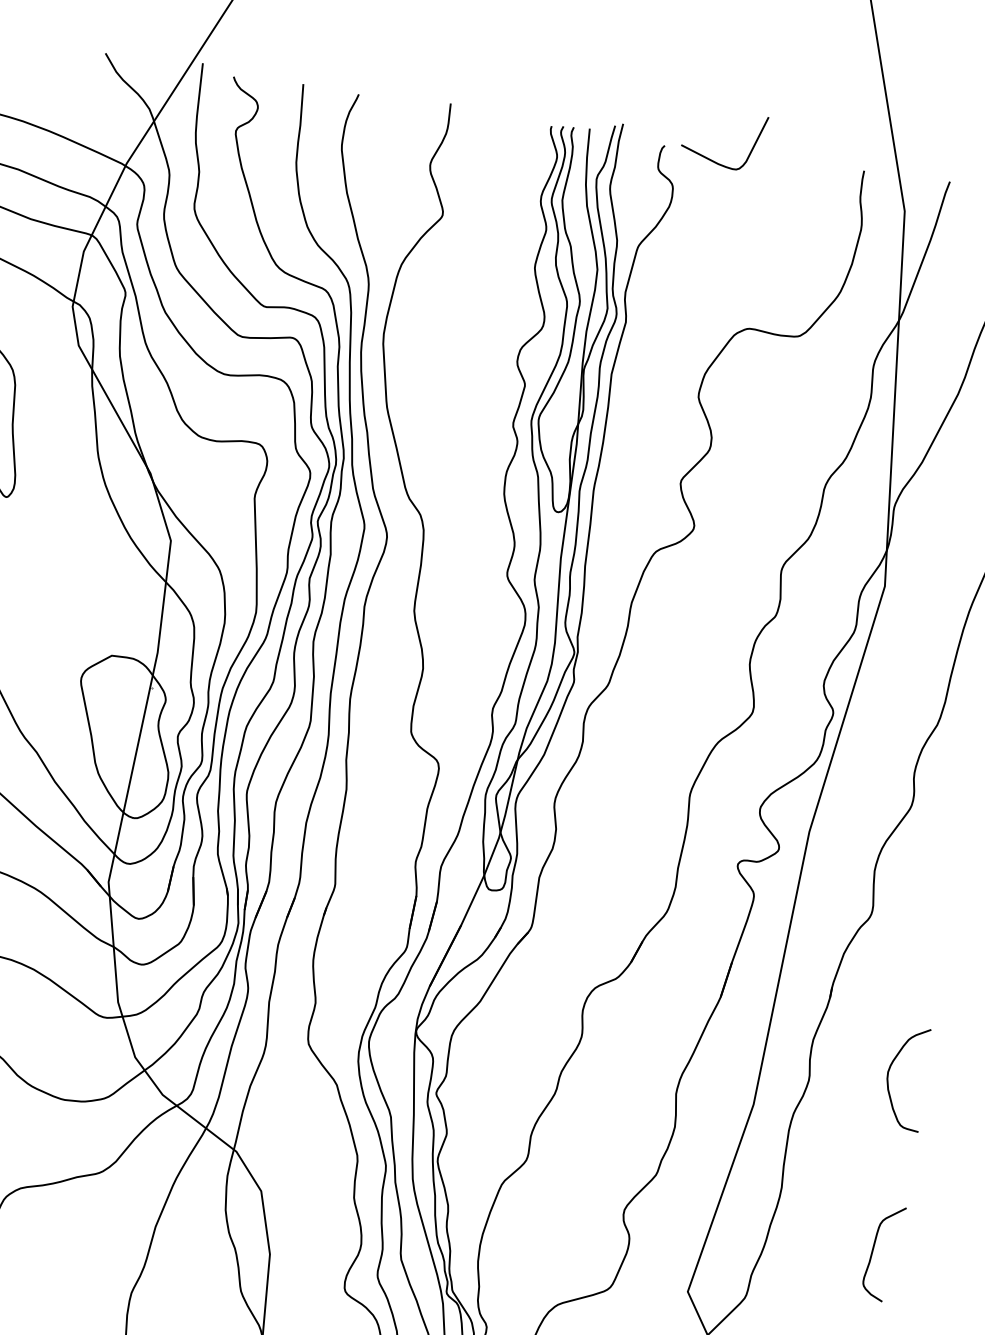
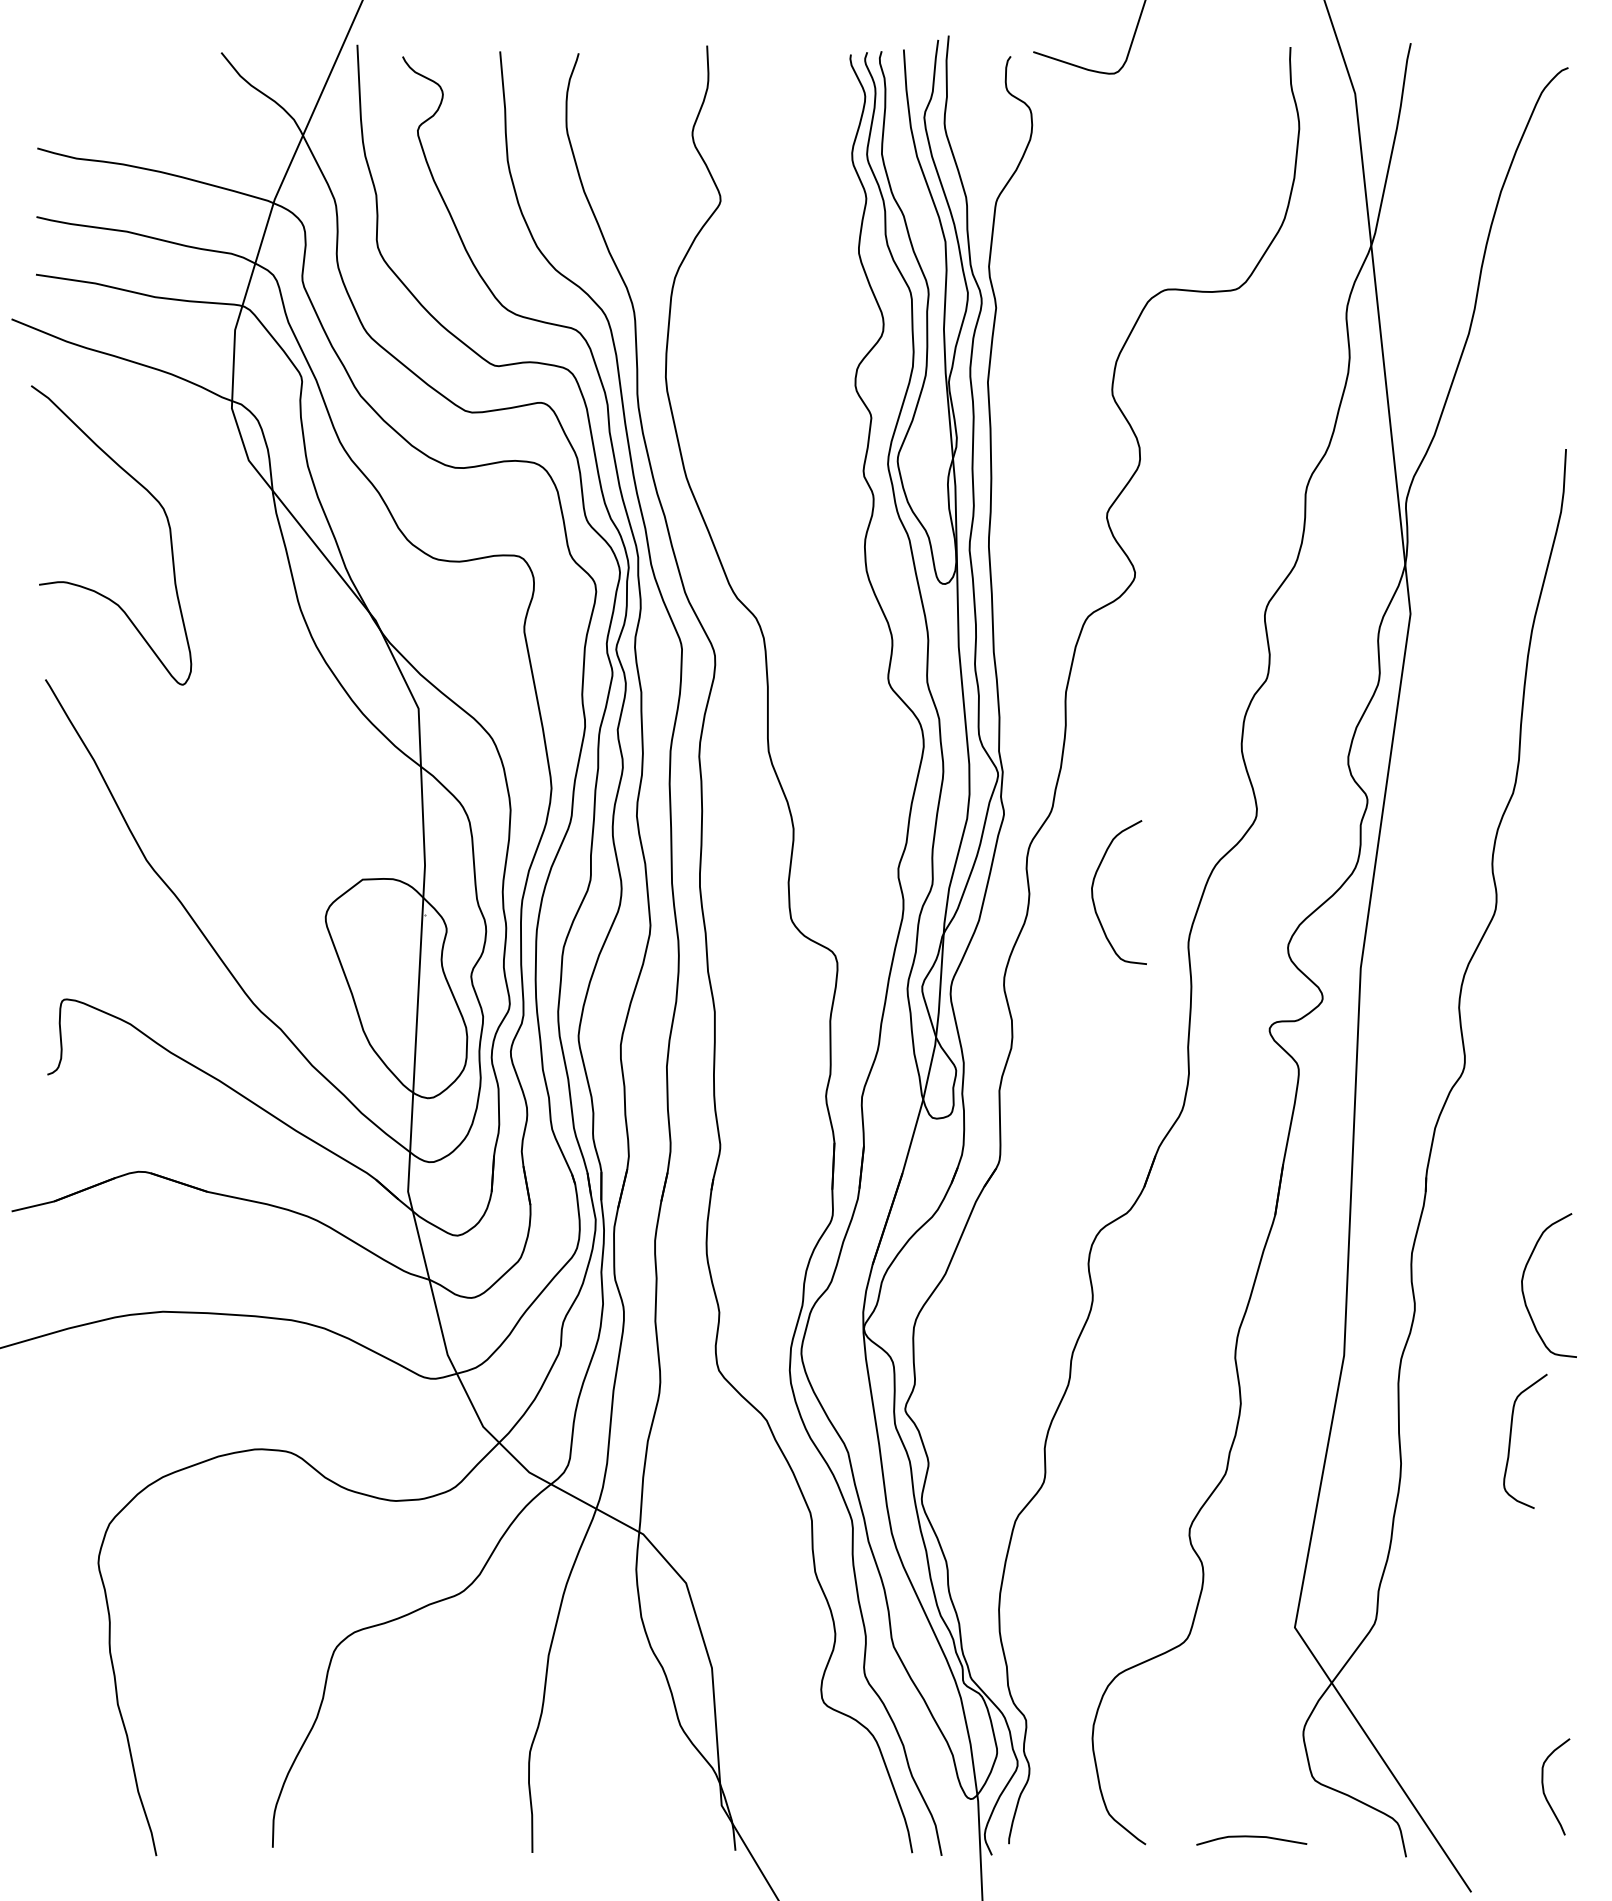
curve: (628, 747) -> (1093, 892), added
curve: (873, 1249) -> (1511, 1438), moved

